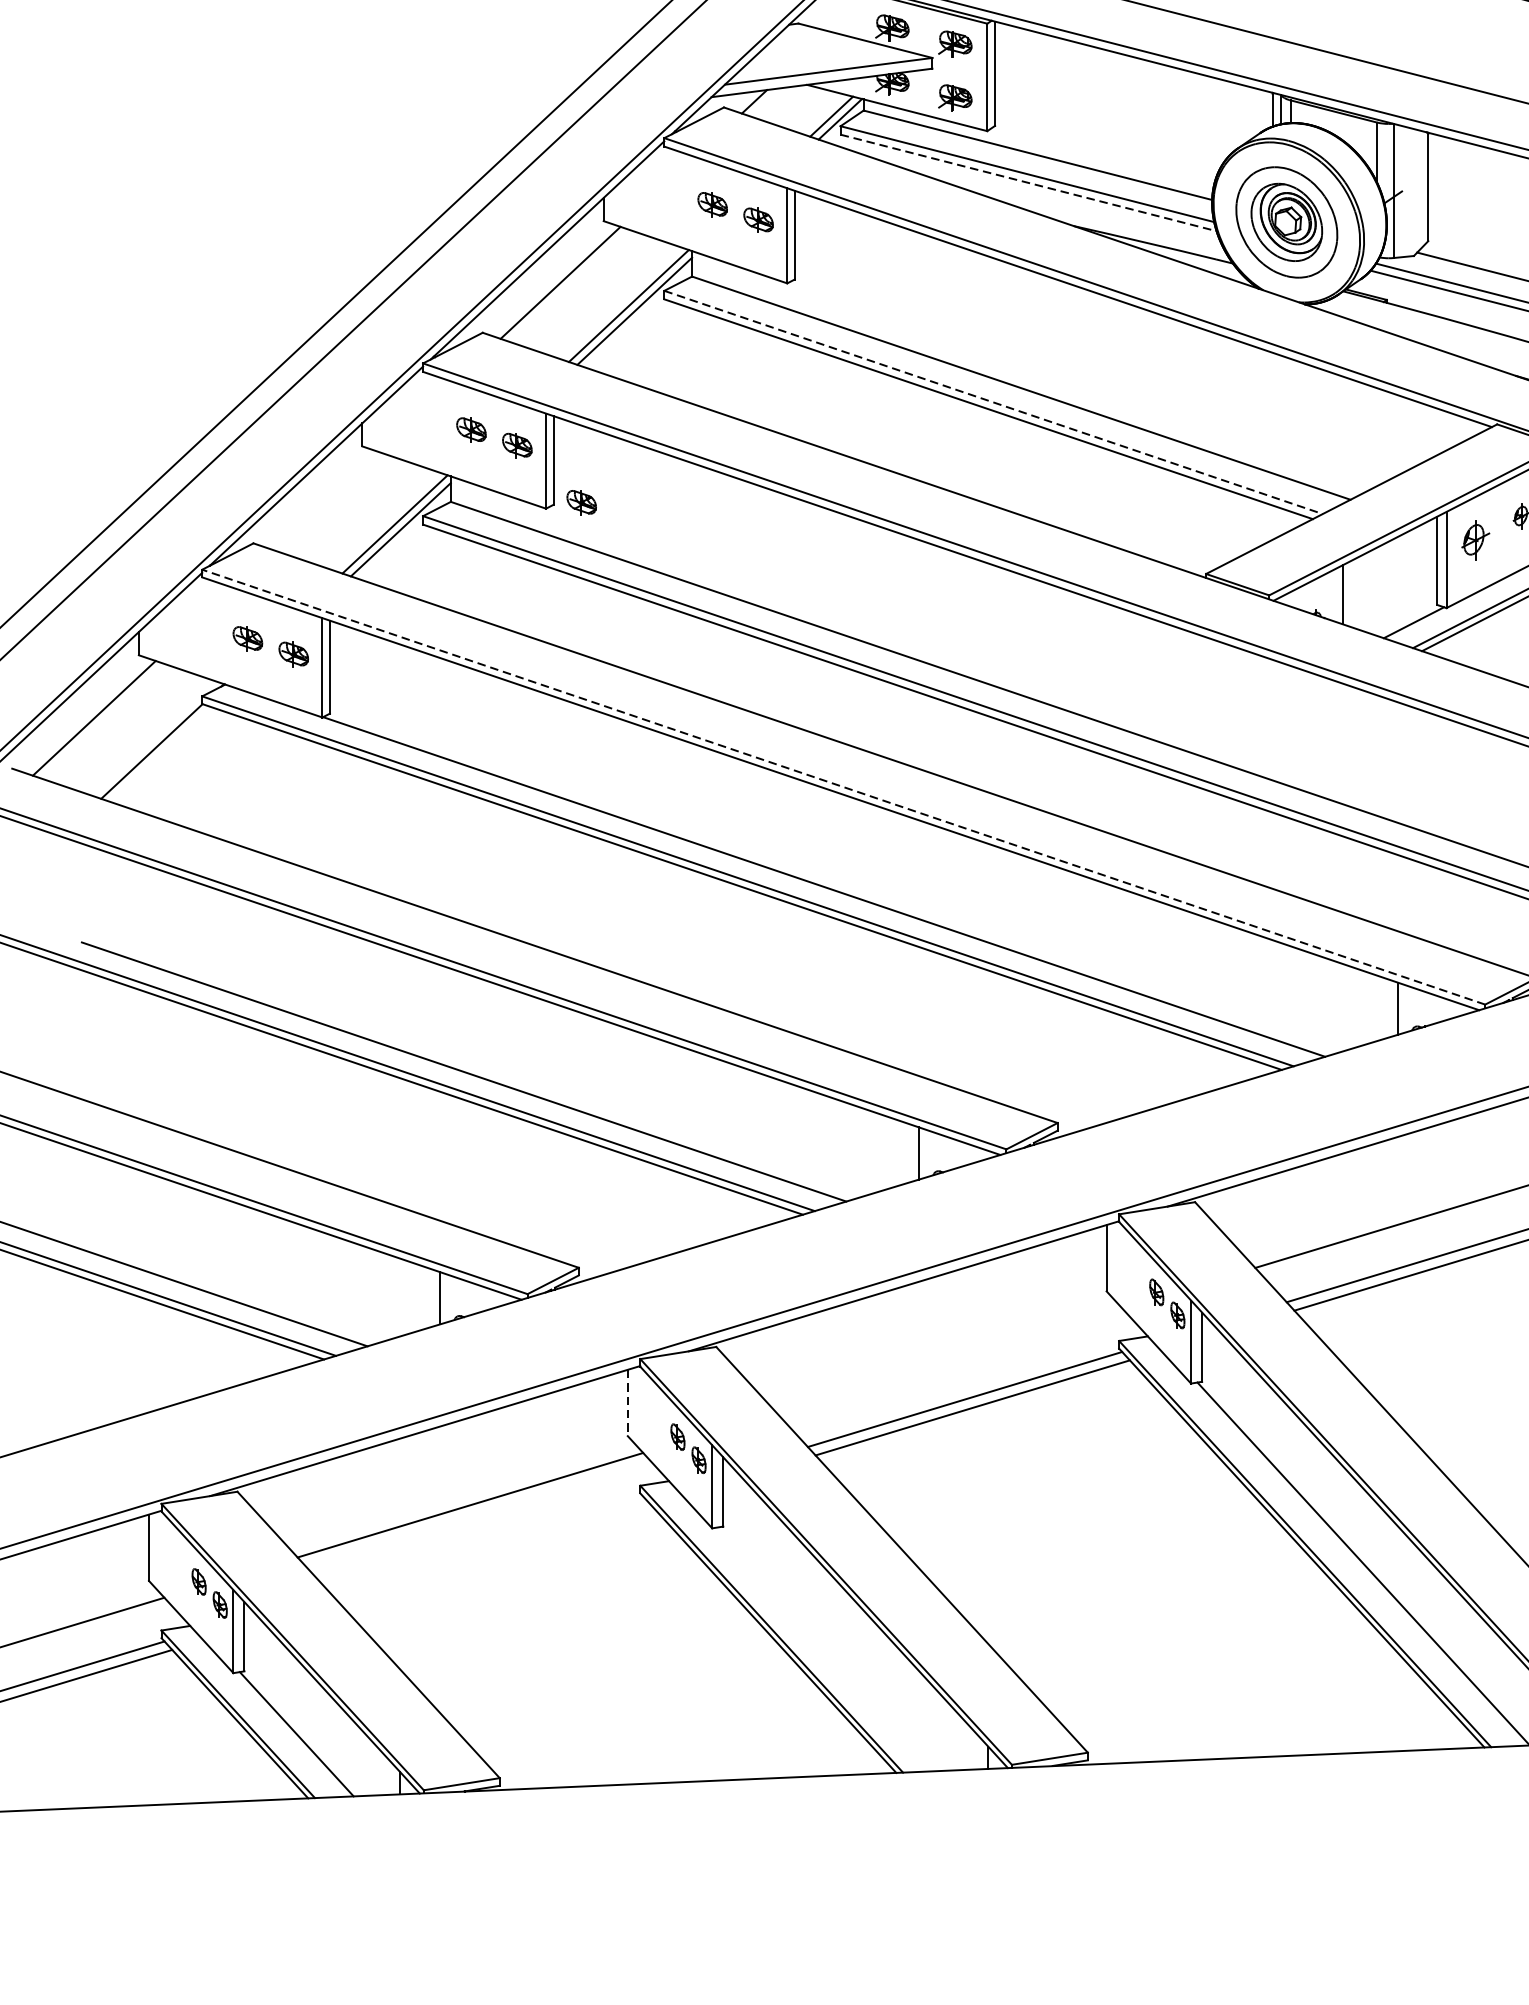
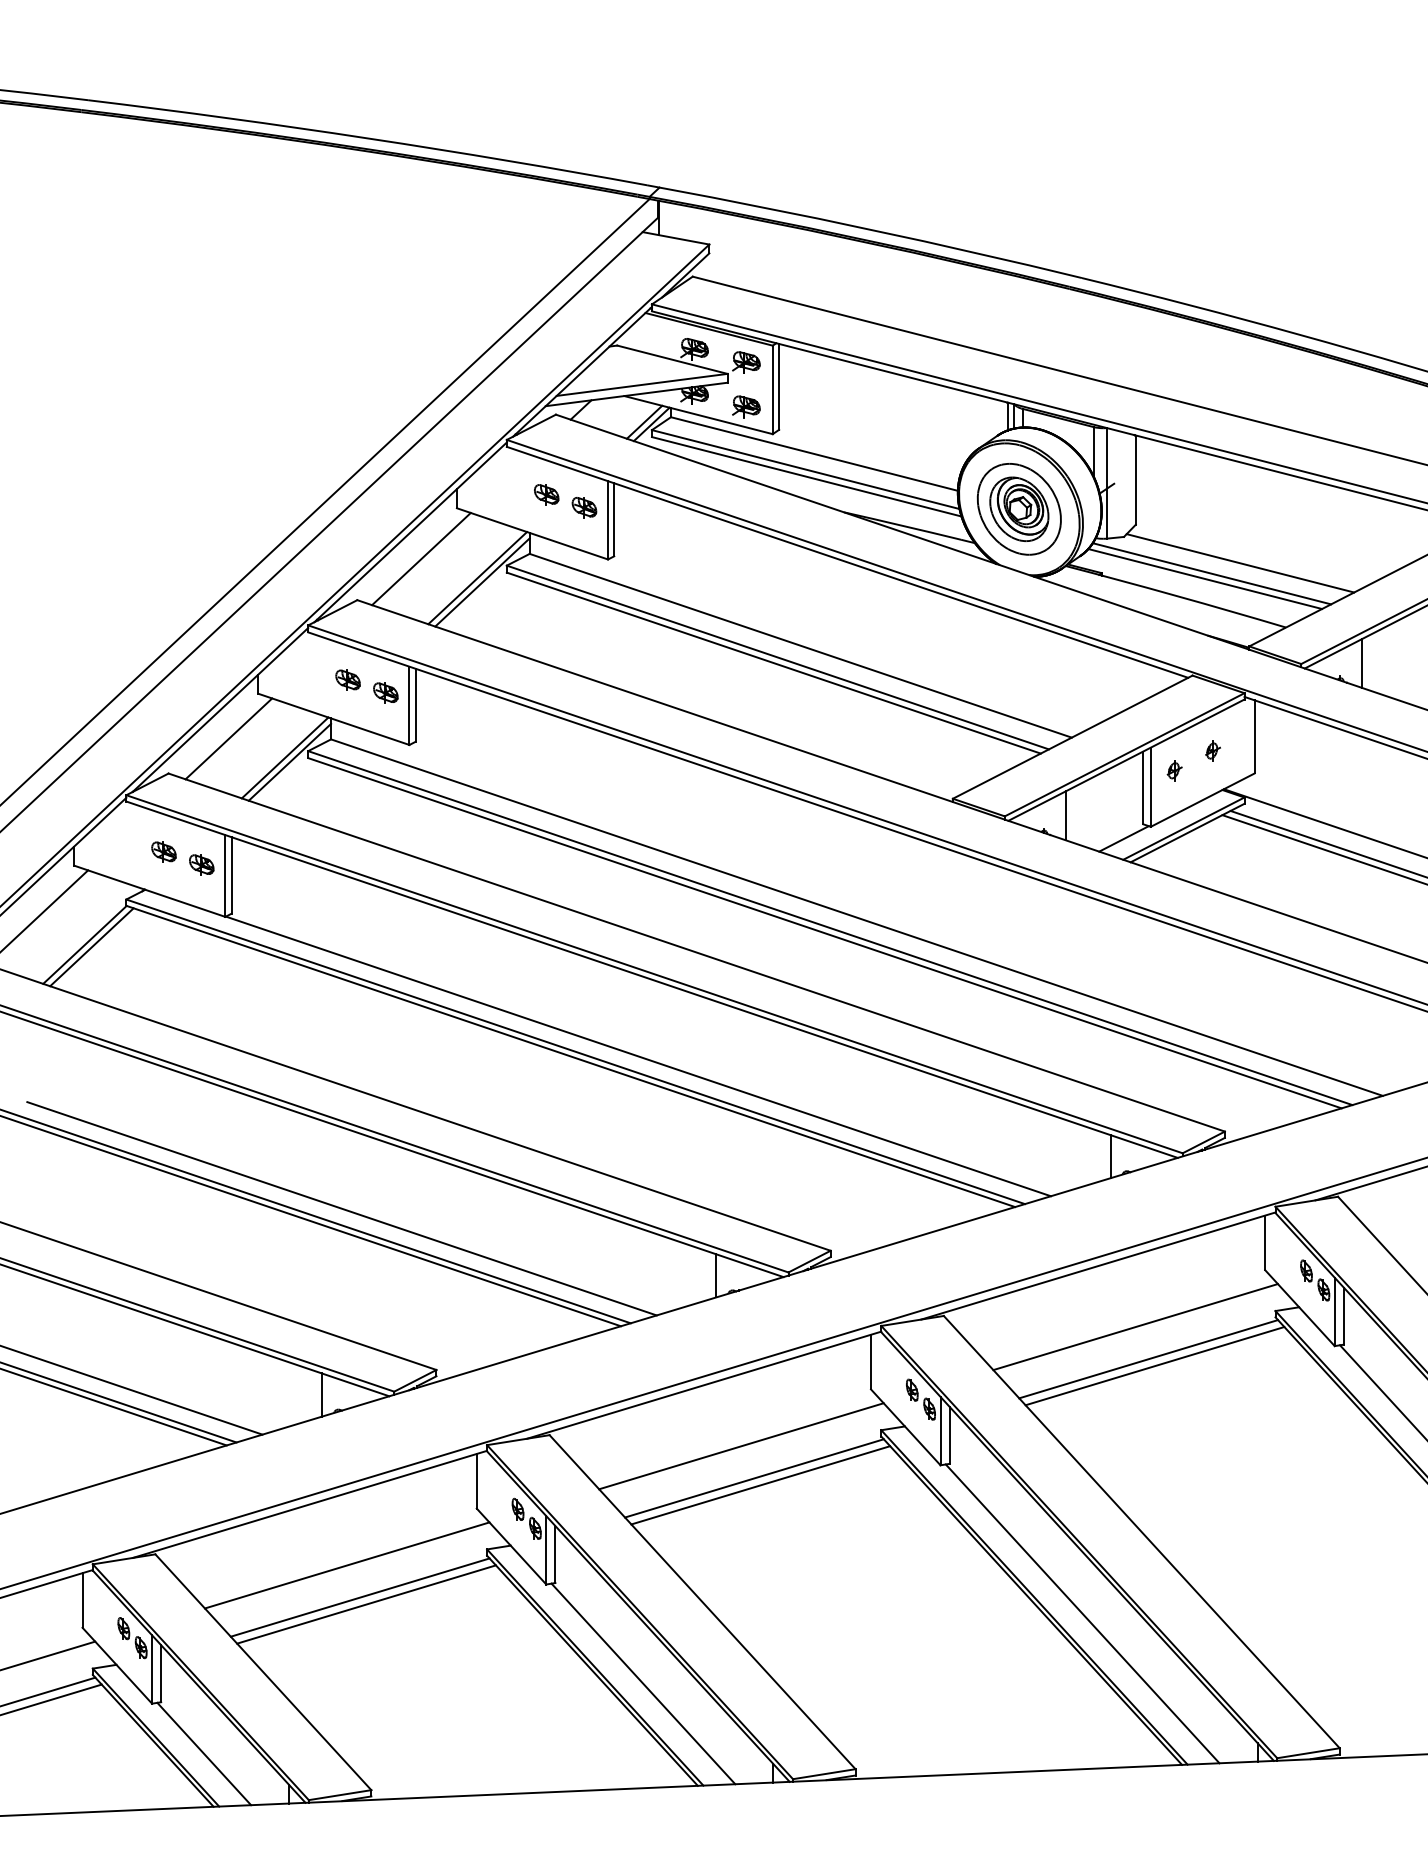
line: (1028, 182) -> (806, 476), dashed -> solid
line: (994, 402) -> (778, 657), dashed -> solid
line: (326, 500) -> (228, 738), added
part: (581, 502) -> (438, 739), removed
part: (1475, 539) -> (1174, 770), size x0.62
line: (159, 754) -> (91, 947), added
line: (843, 787) -> (654, 974), dashed -> solid
line: (949, 1360) -> (741, 1446), added
line: (627, 1403) -> (476, 1481), dashed -> solid
line: (485, 1544) -> (359, 1597), added
line: (493, 1552) -> (366, 1604), added
line: (830, 1648) -> (643, 1683), added

